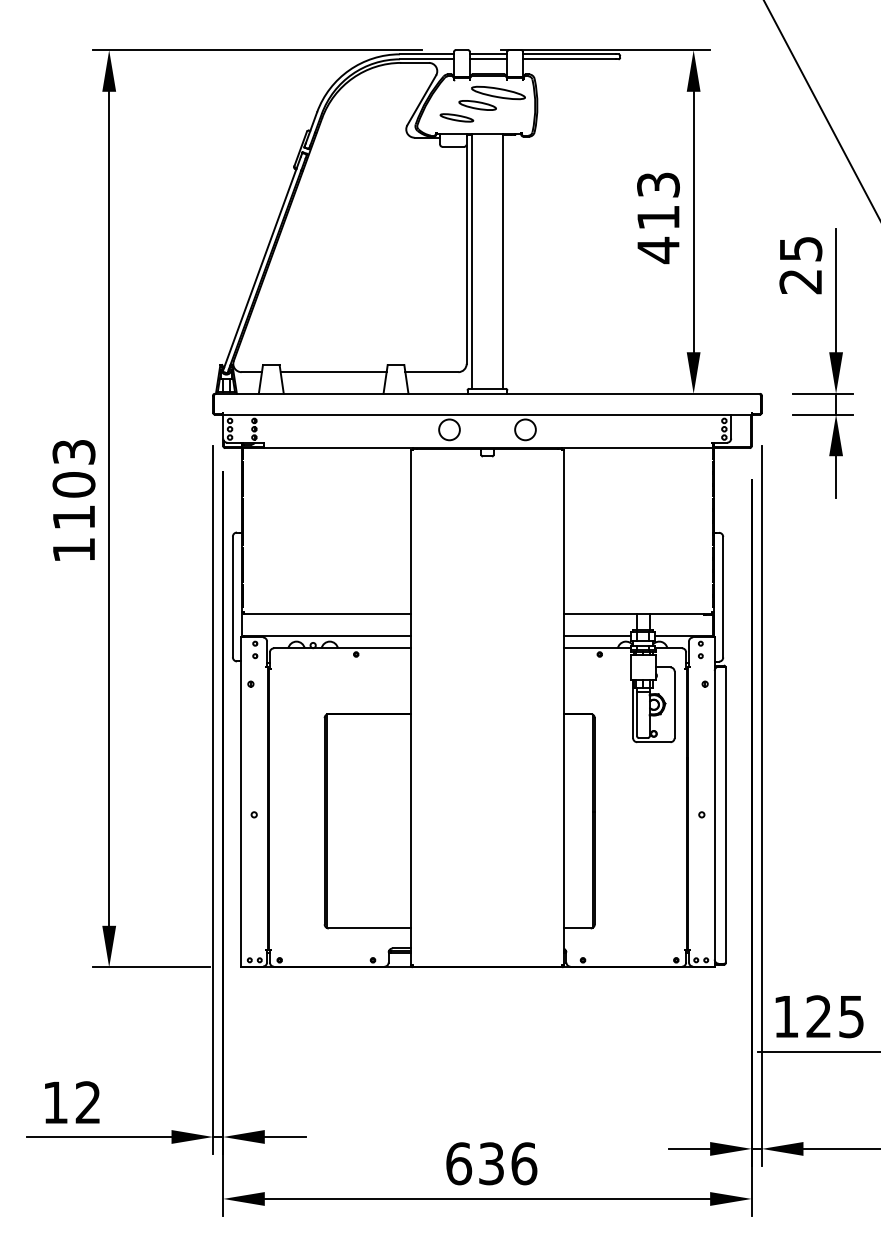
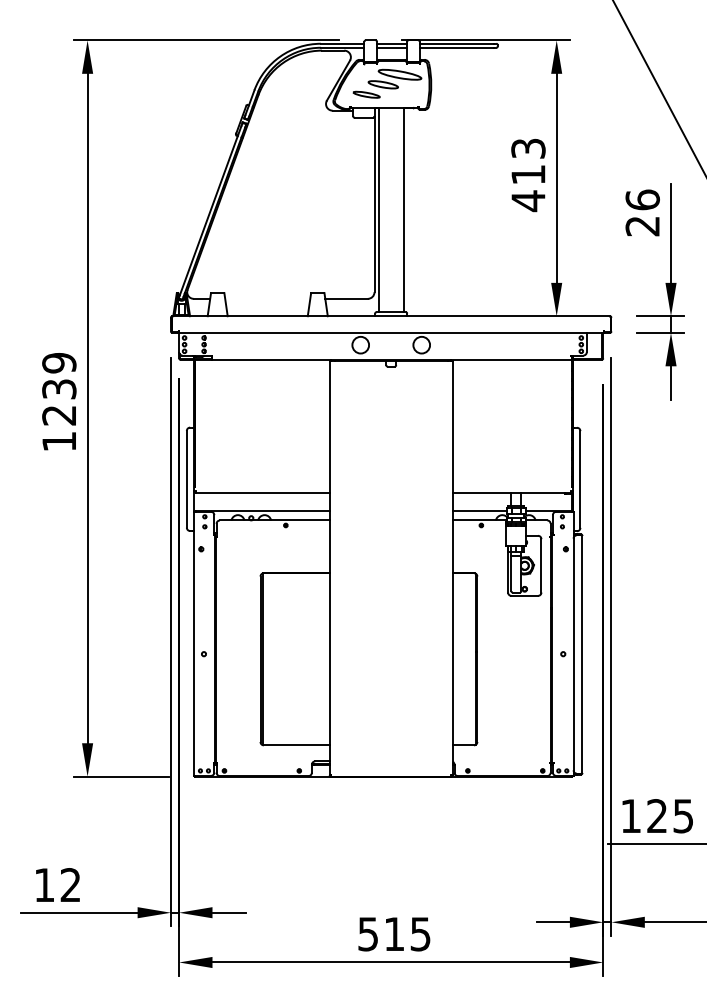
text: (800, 248) -> (642, 199), 25 -> 26
line: (333, 371) -> (267, 298), removed
text: (74, 485) -> (59, 389), 1103 -> 1239
text: (491, 1164) -> (394, 934), 636 -> 515

